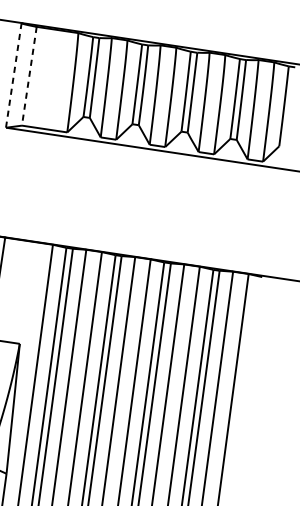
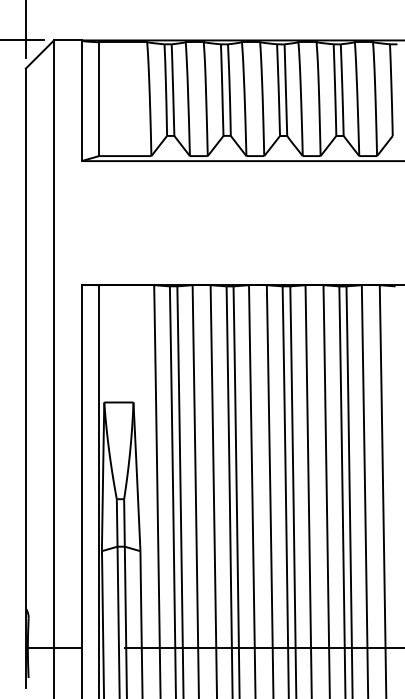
line: (13, 75) -> (81, 100), dashed -> solid
line: (29, 76) -> (99, 99), dashed -> solid

